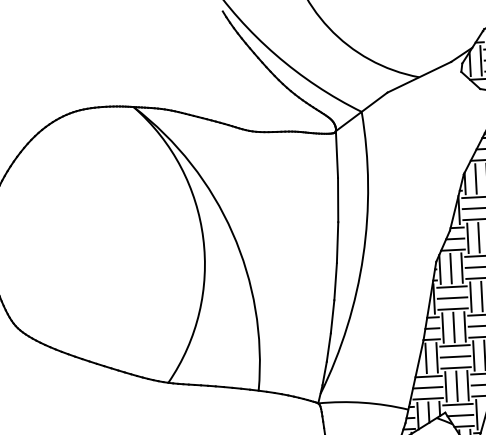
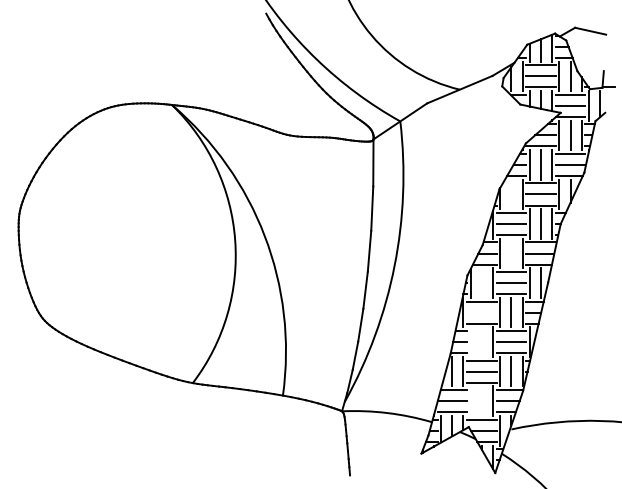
line: (476, 179) -> (511, 194), removed
line: (478, 237) -> (511, 253), removed
line: (450, 268) -> (481, 282), removed
line: (452, 297) -> (481, 312), removed
line: (453, 326) -> (481, 341), removed
line: (442, 327) -> (470, 341), removed
line: (456, 386) -> (481, 401), removed
line: (445, 387) -> (470, 401), removed

